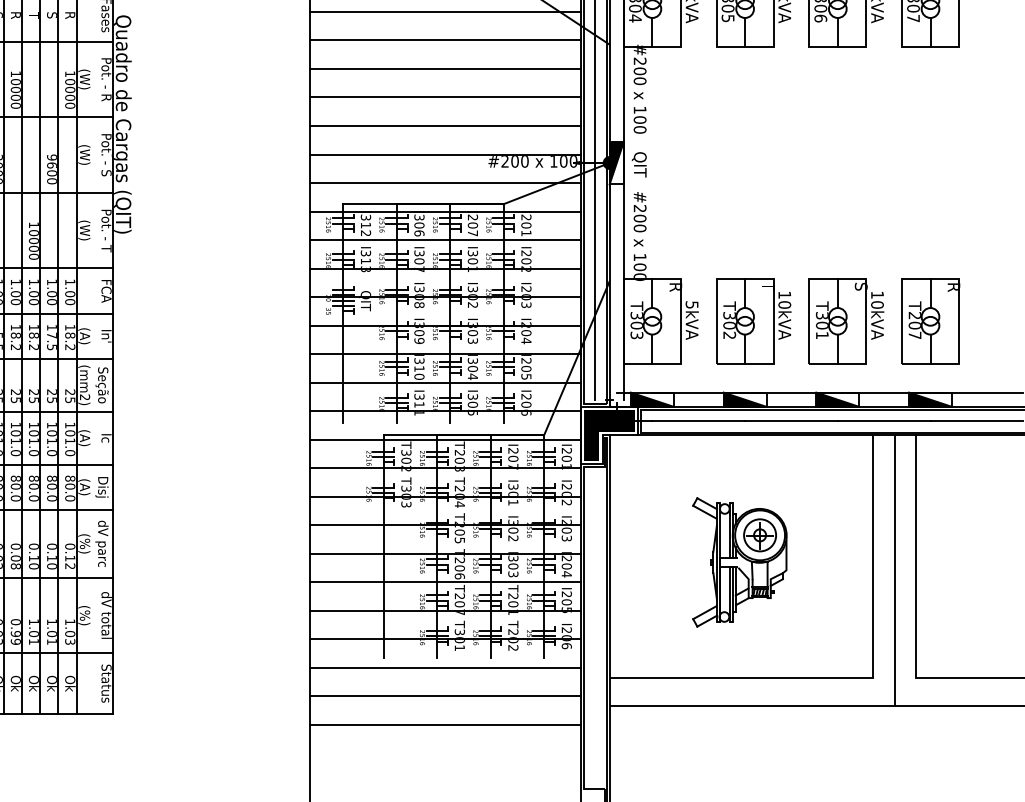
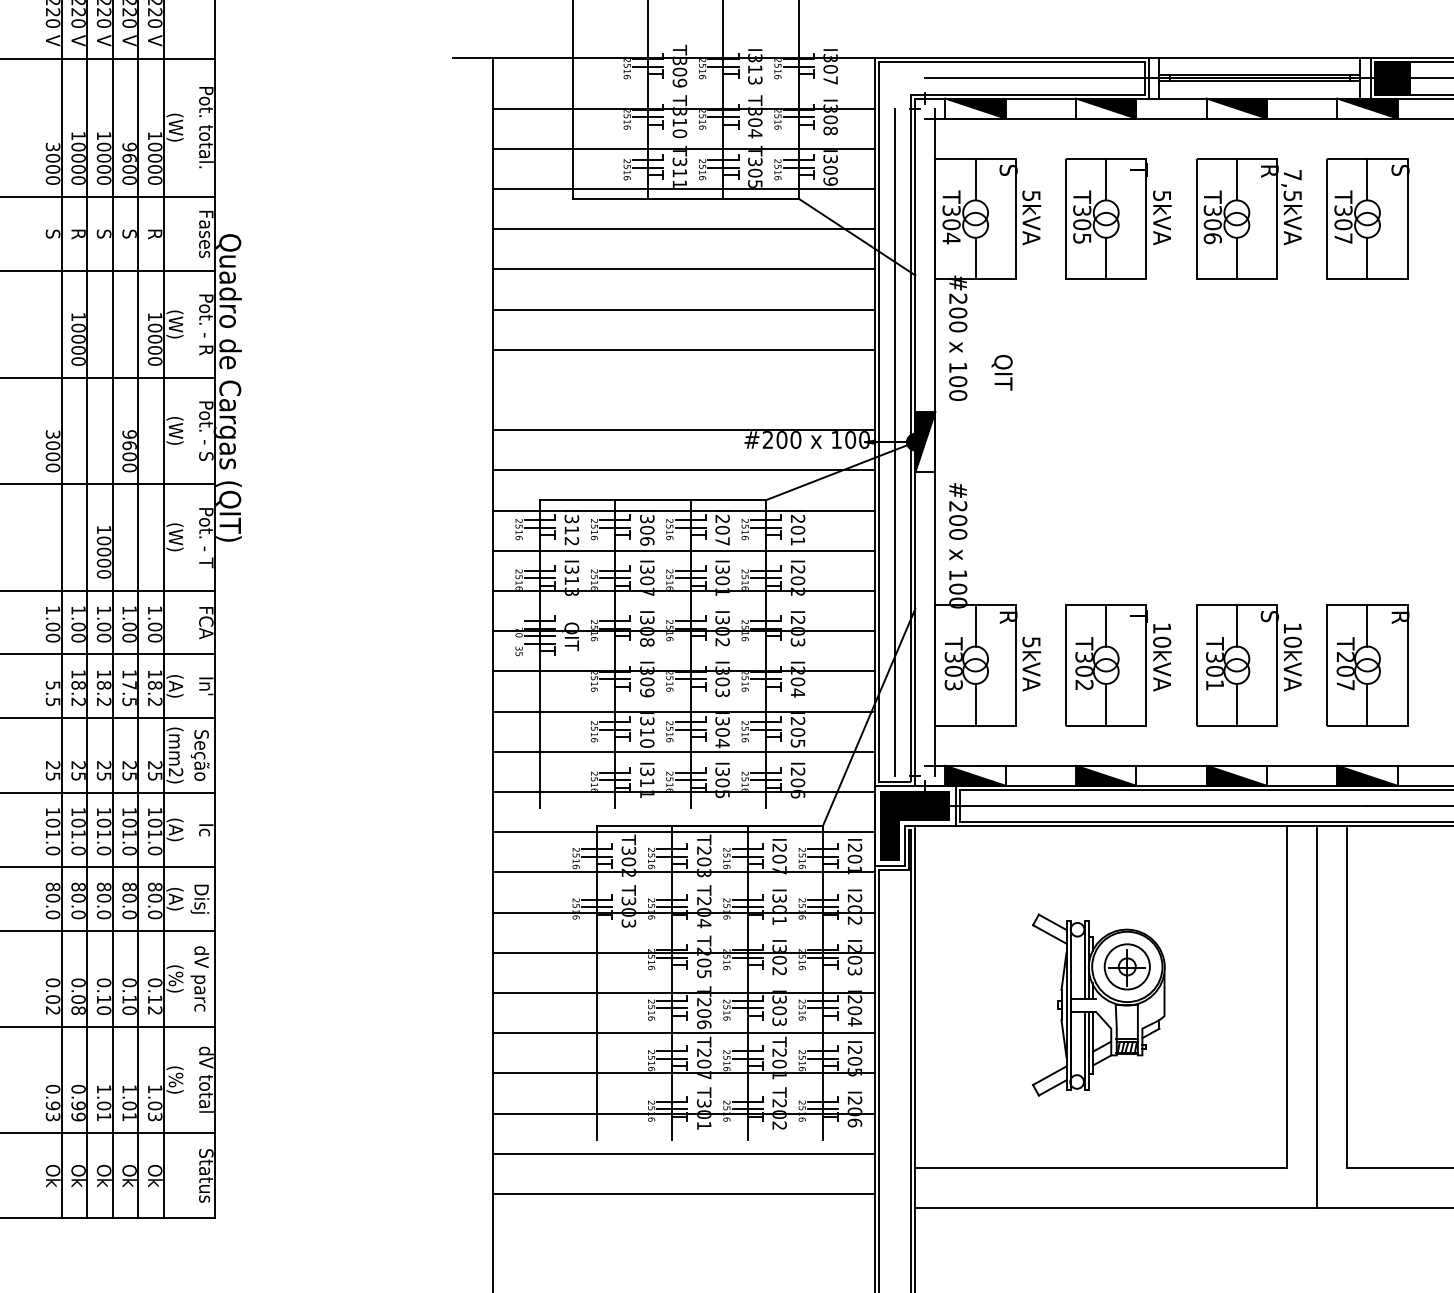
text: (33, 14) -> (103, 233), T -> S
line: (445, 126) -> (684, 390), removed
text: (638, 164) -> (1001, 372), moved
line: (445, 725) -> (684, 1234), removed

